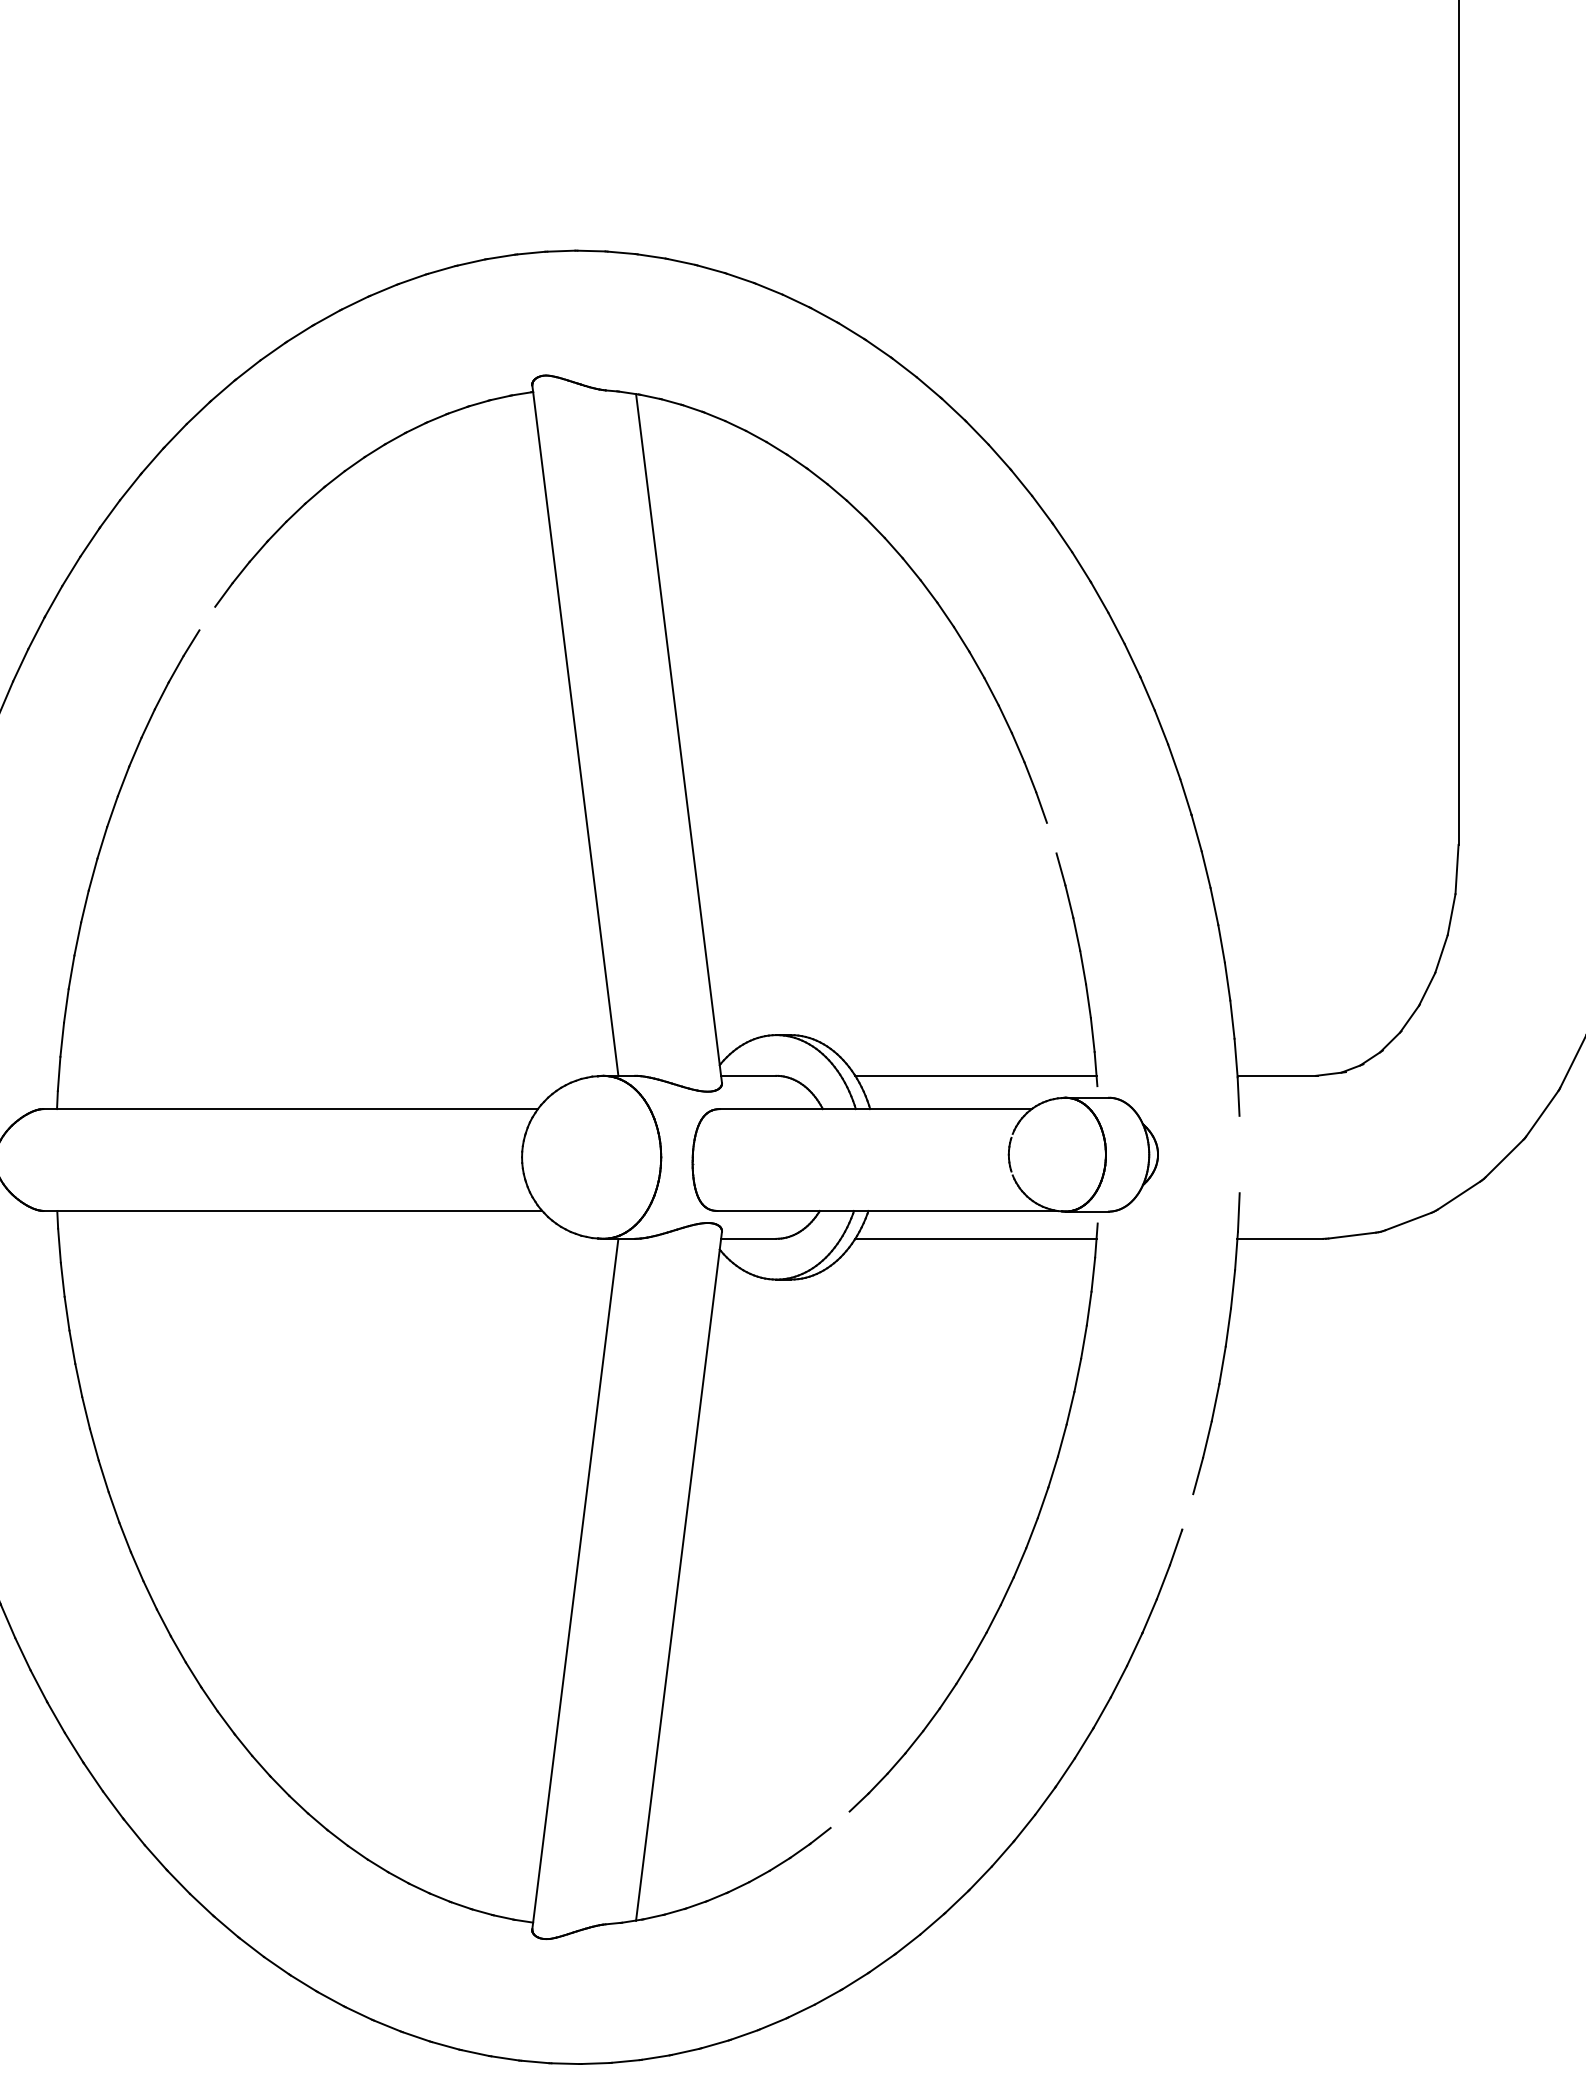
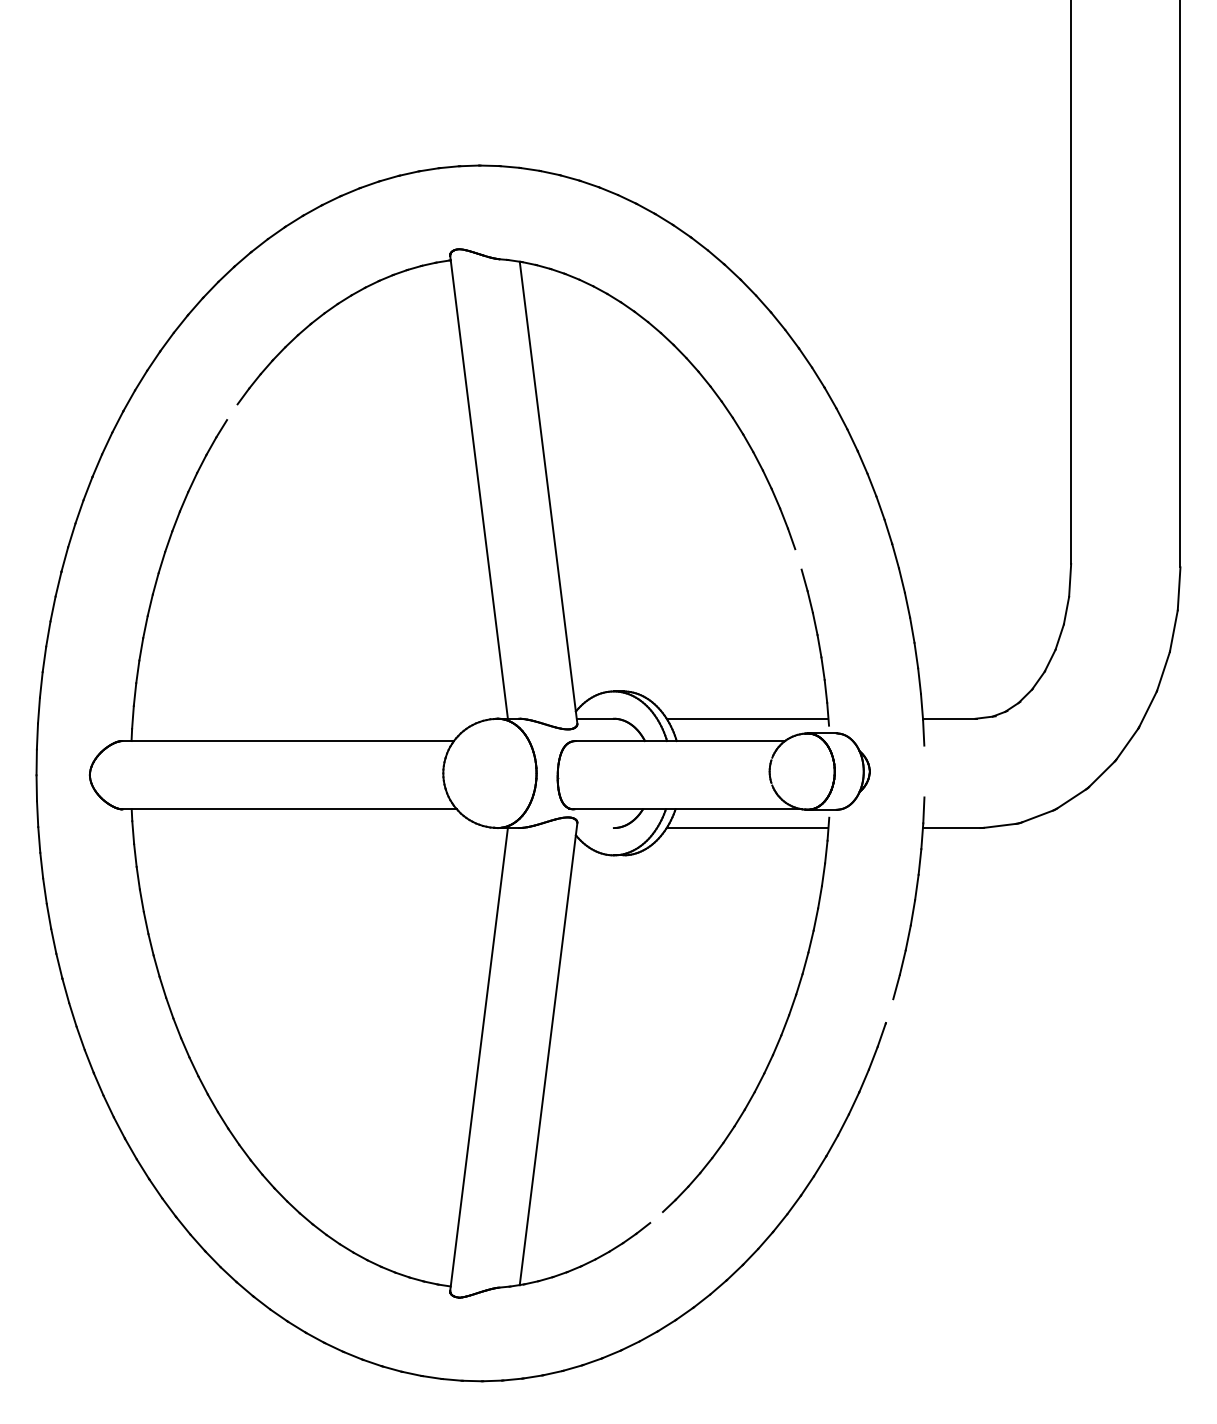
line: (747, 1239) -> (594, 828), removed

